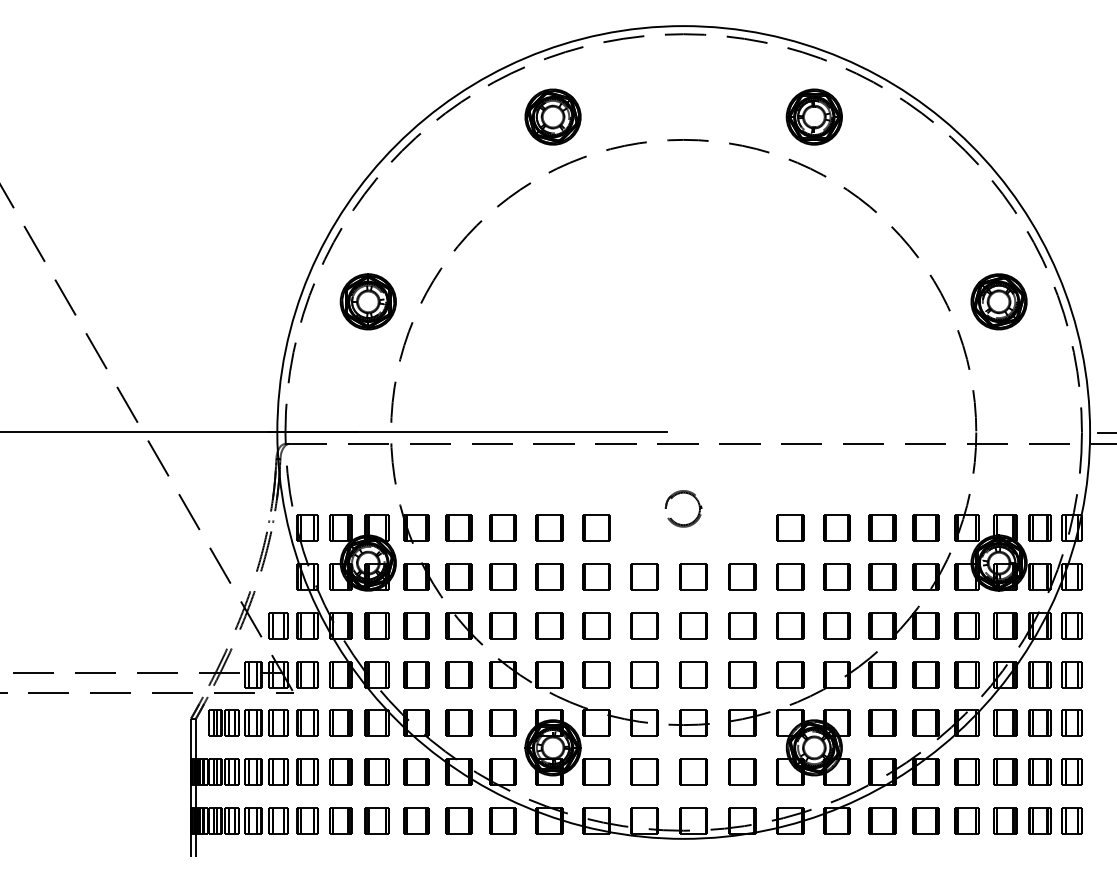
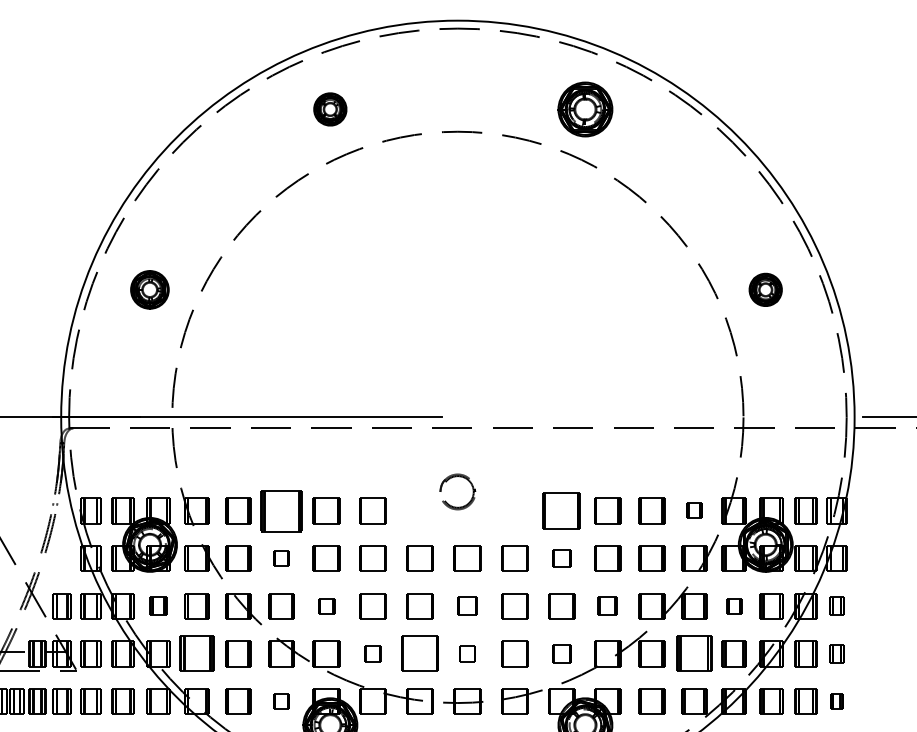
part: (552, 116) -> (329, 108), size x0.6
part: (367, 301) -> (149, 289), size x0.7
part: (998, 301) -> (765, 289), size x0.6
part: (502, 527) -> (281, 510), size x1.6
part: (790, 527) -> (562, 510), size x1.4
part: (925, 527) -> (693, 510), size x0.6
part: (502, 576) -> (281, 557), size x0.6
part: (790, 576) -> (562, 557), size x0.7
part: (376, 625) -> (158, 605), size x0.7
part: (549, 625) -> (326, 605), size x0.6
part: (693, 625) -> (467, 605), size x0.7
part: (836, 625) -> (607, 605), size x0.7
part: (966, 625) -> (733, 605), size x0.6
part: (1071, 625) -> (836, 605), size x0.7
part: (416, 674) -> (197, 653), size x1.4
part: (596, 674) -> (372, 653), size x0.6
part: (644, 674) -> (419, 653), size x1.4
part: (693, 674) -> (467, 653), size x0.6
part: (790, 674) -> (562, 653), size x0.7
part: (925, 674) -> (693, 653), size x1.4
part: (1071, 674) -> (836, 653), size x0.7
part: (502, 722) -> (281, 700), size x0.6
part: (1071, 722) -> (836, 700), size x0.6

